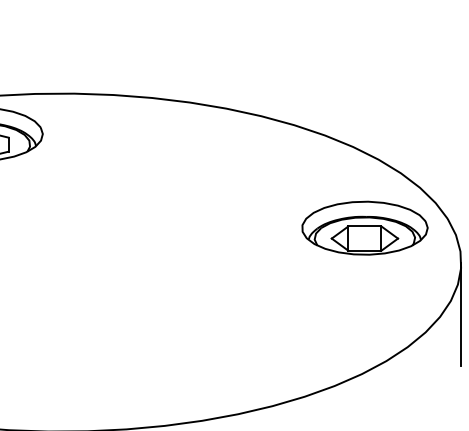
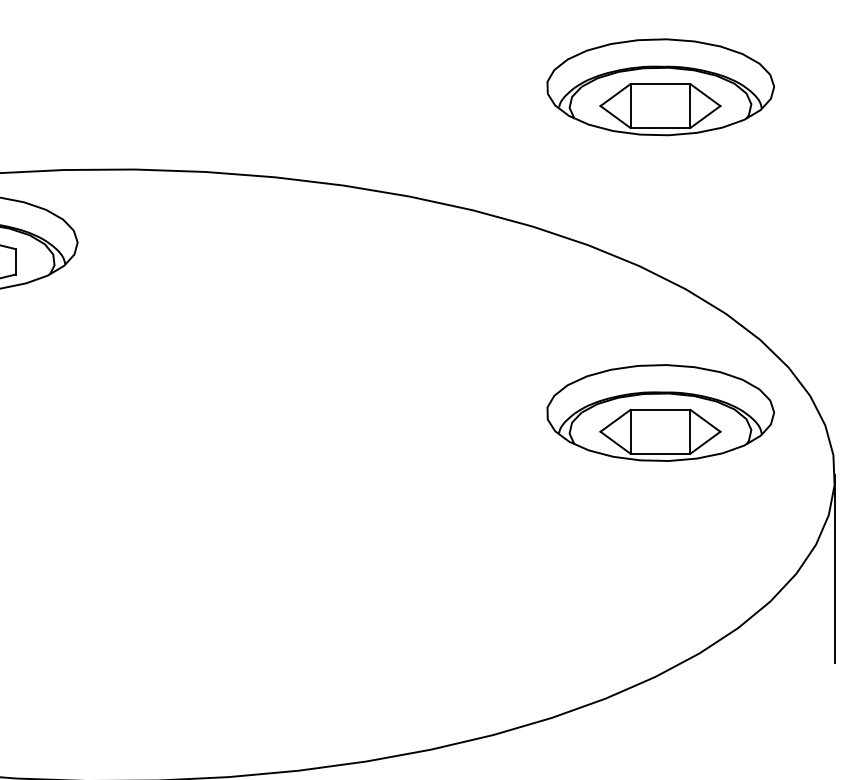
part: (364, 47) -> (659, 85), added

